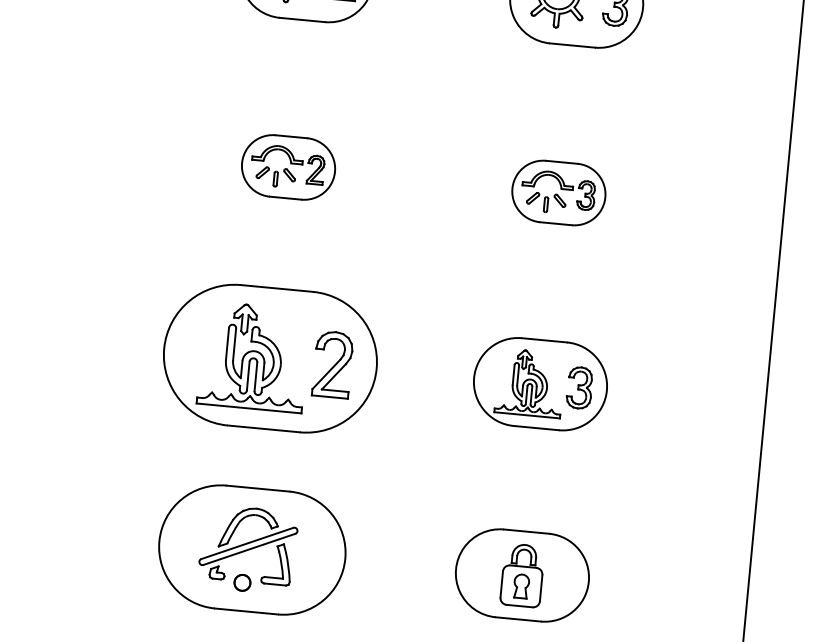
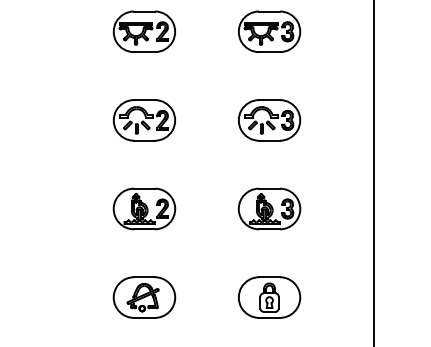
part: (288, 167) -> (144, 120), size x1.43
part: (558, 193) -> (269, 120), size x1.43
part: (270, 357) -> (144, 208), size x0.62
part: (252, 549) -> (144, 297), size x0.71

